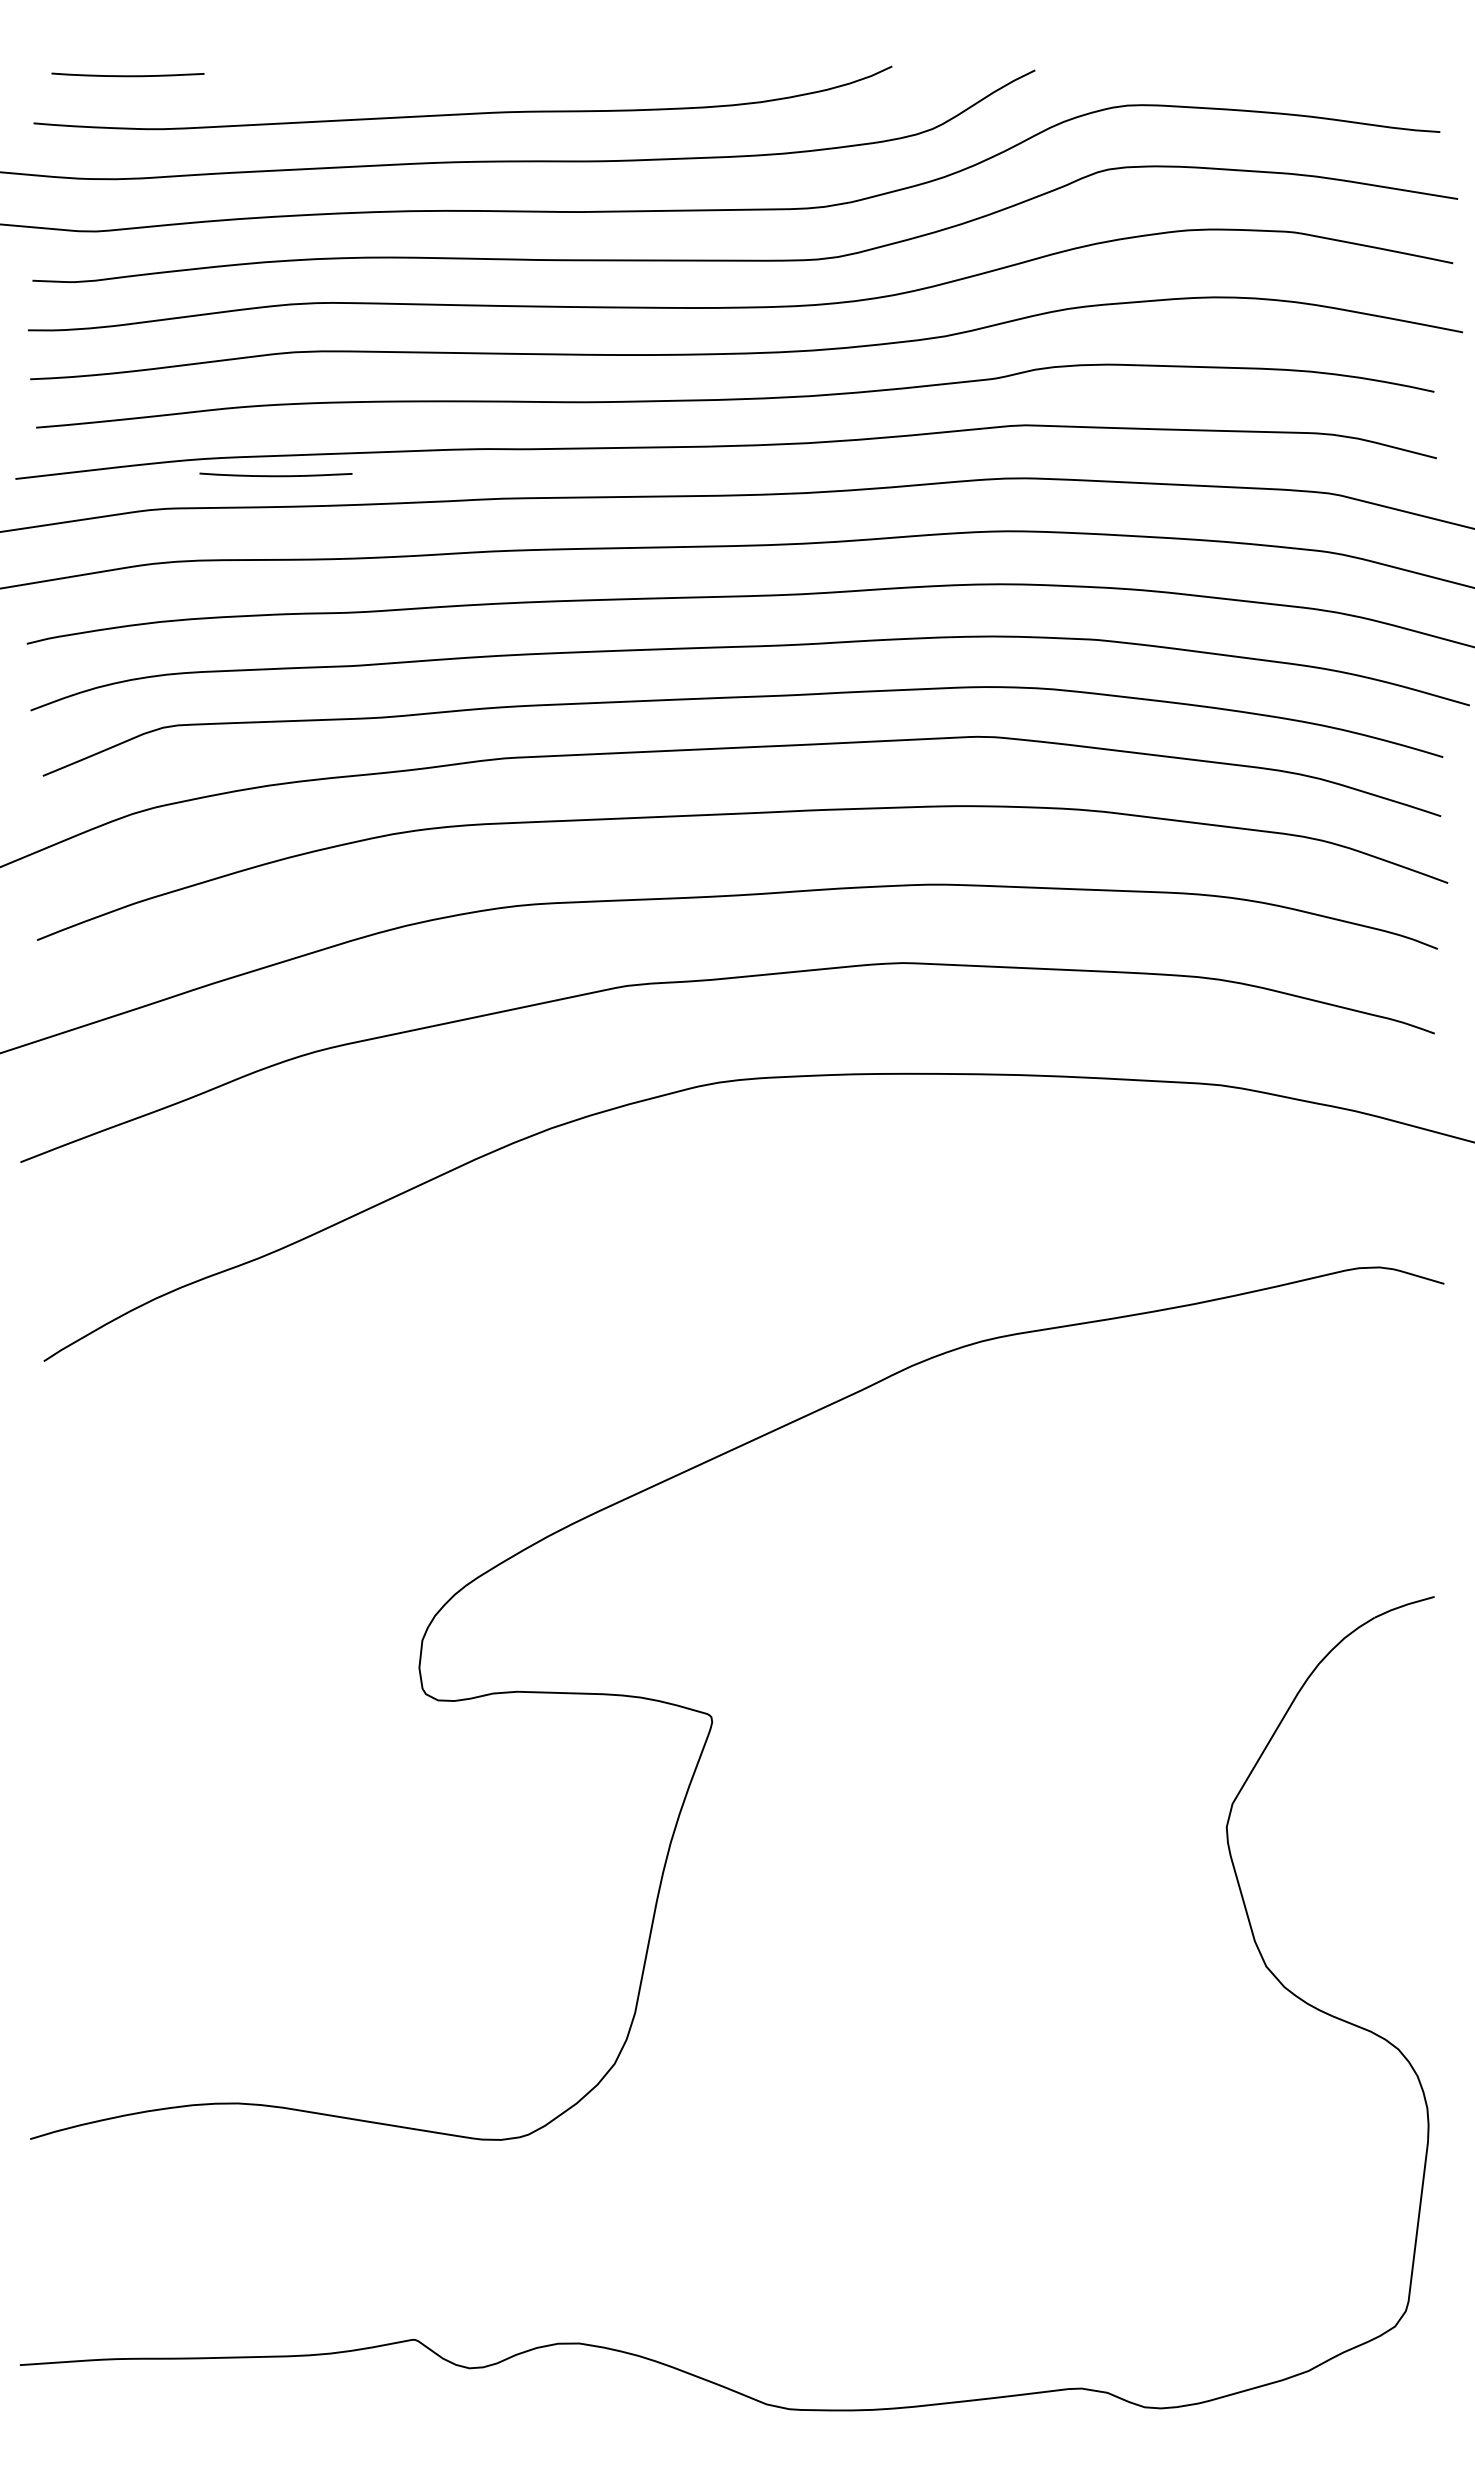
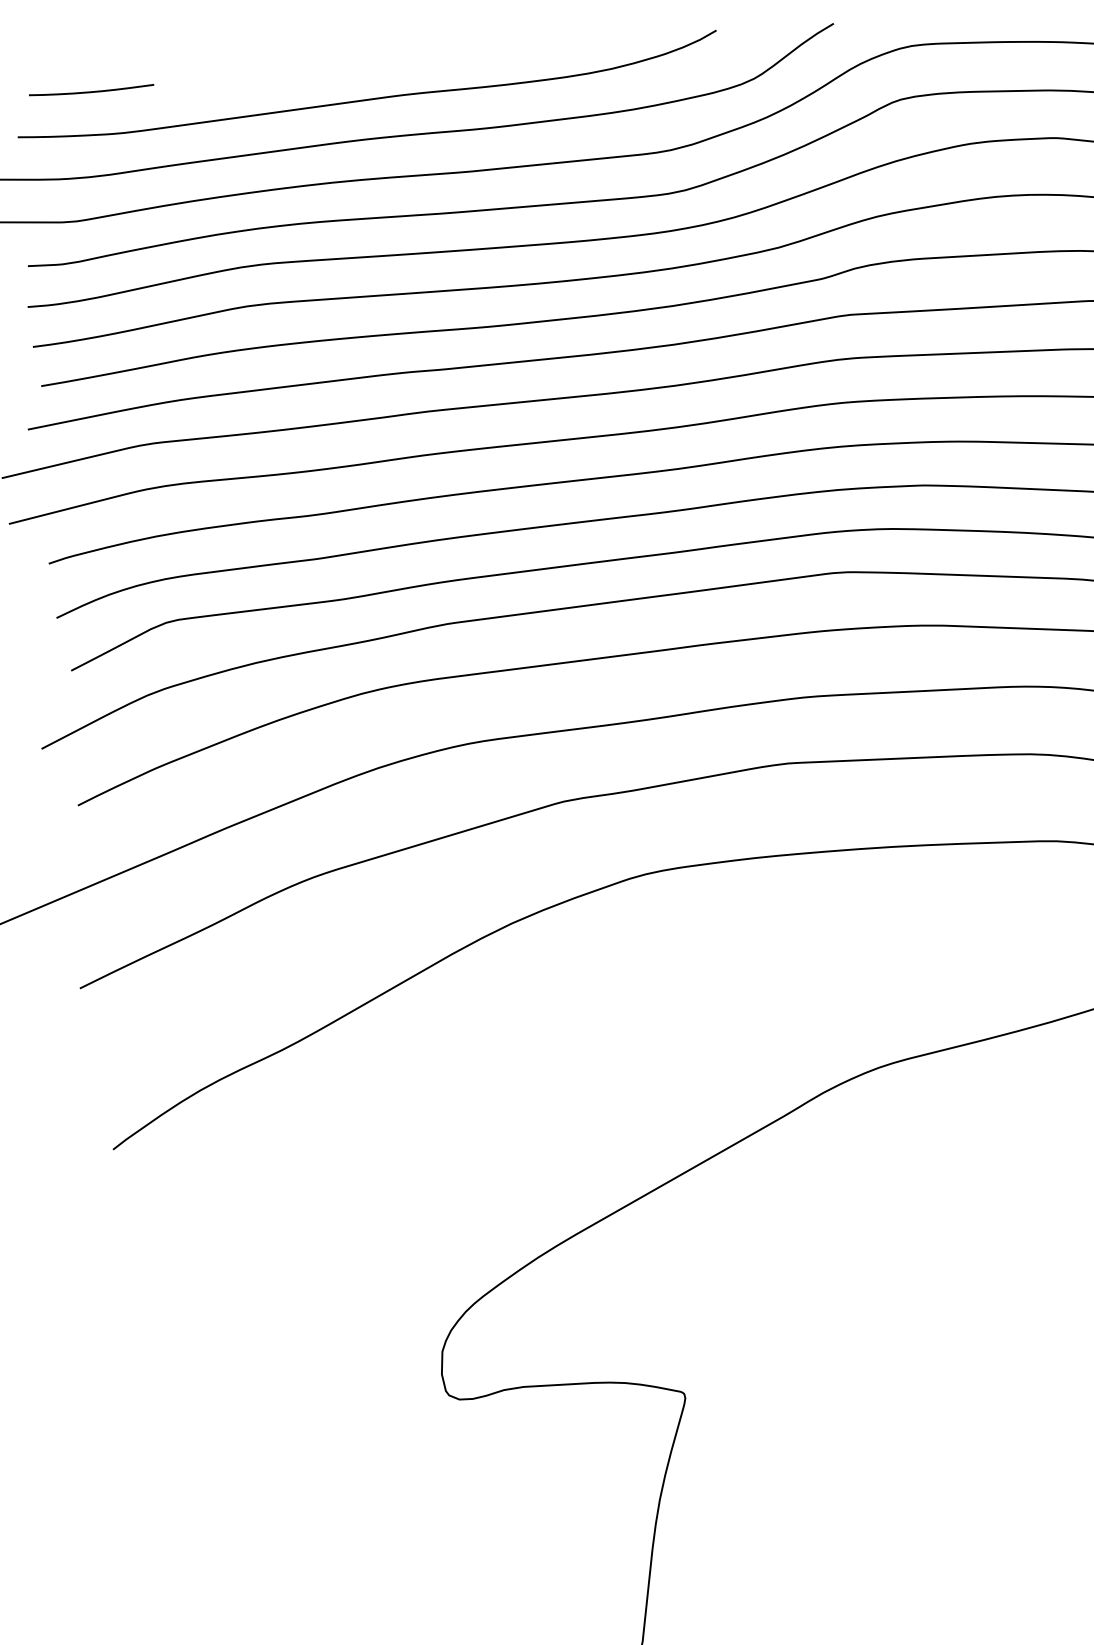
curve: (275, 475) -> (240, 408), removed

